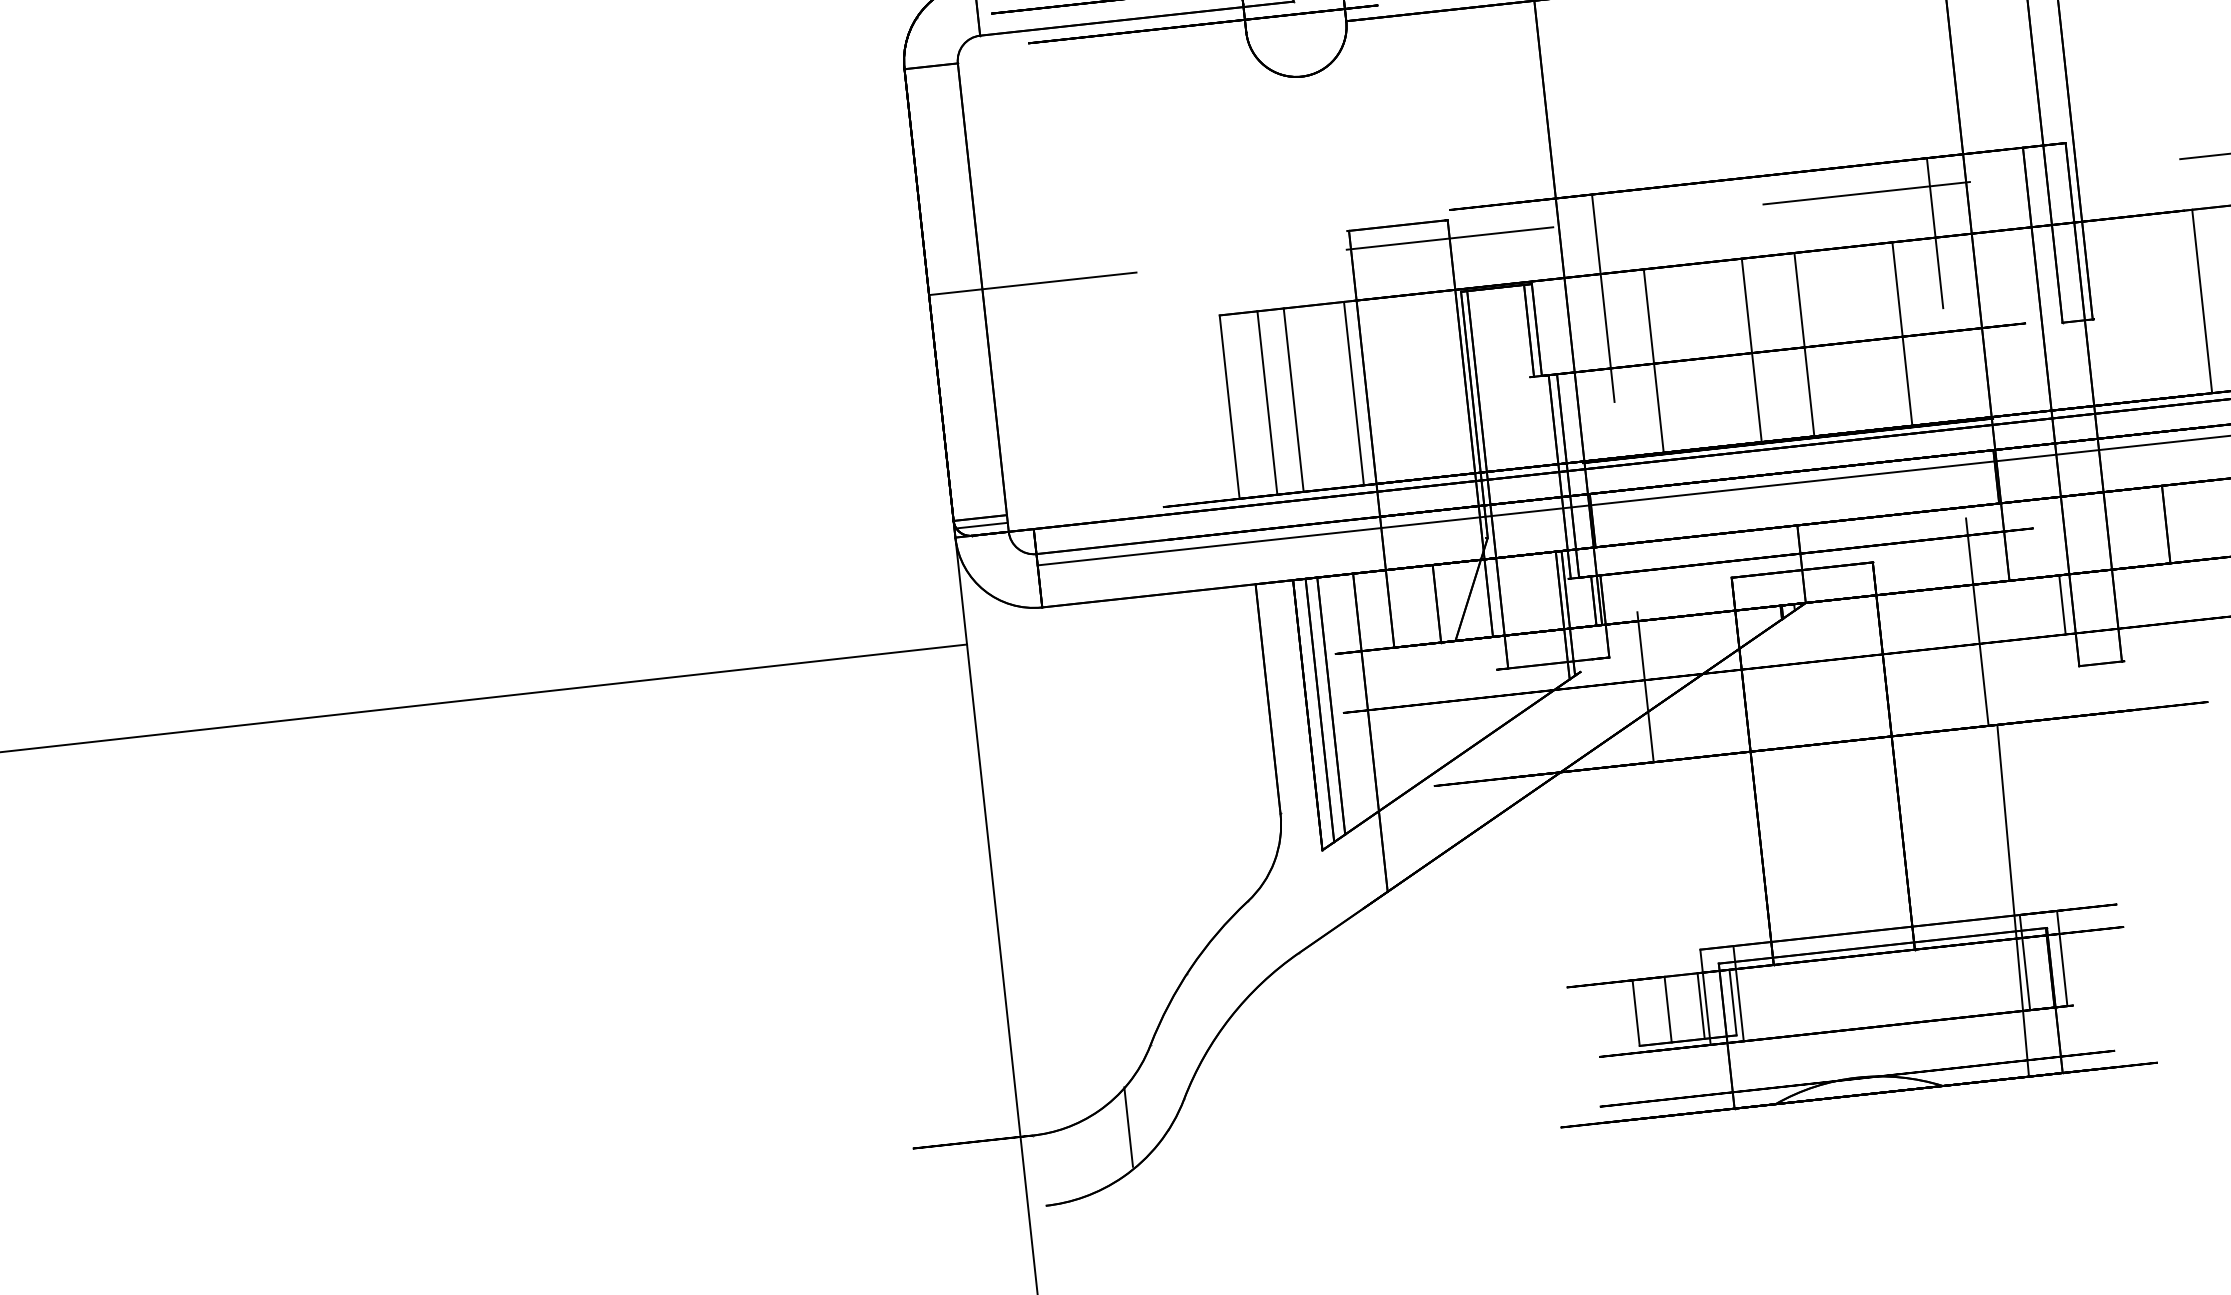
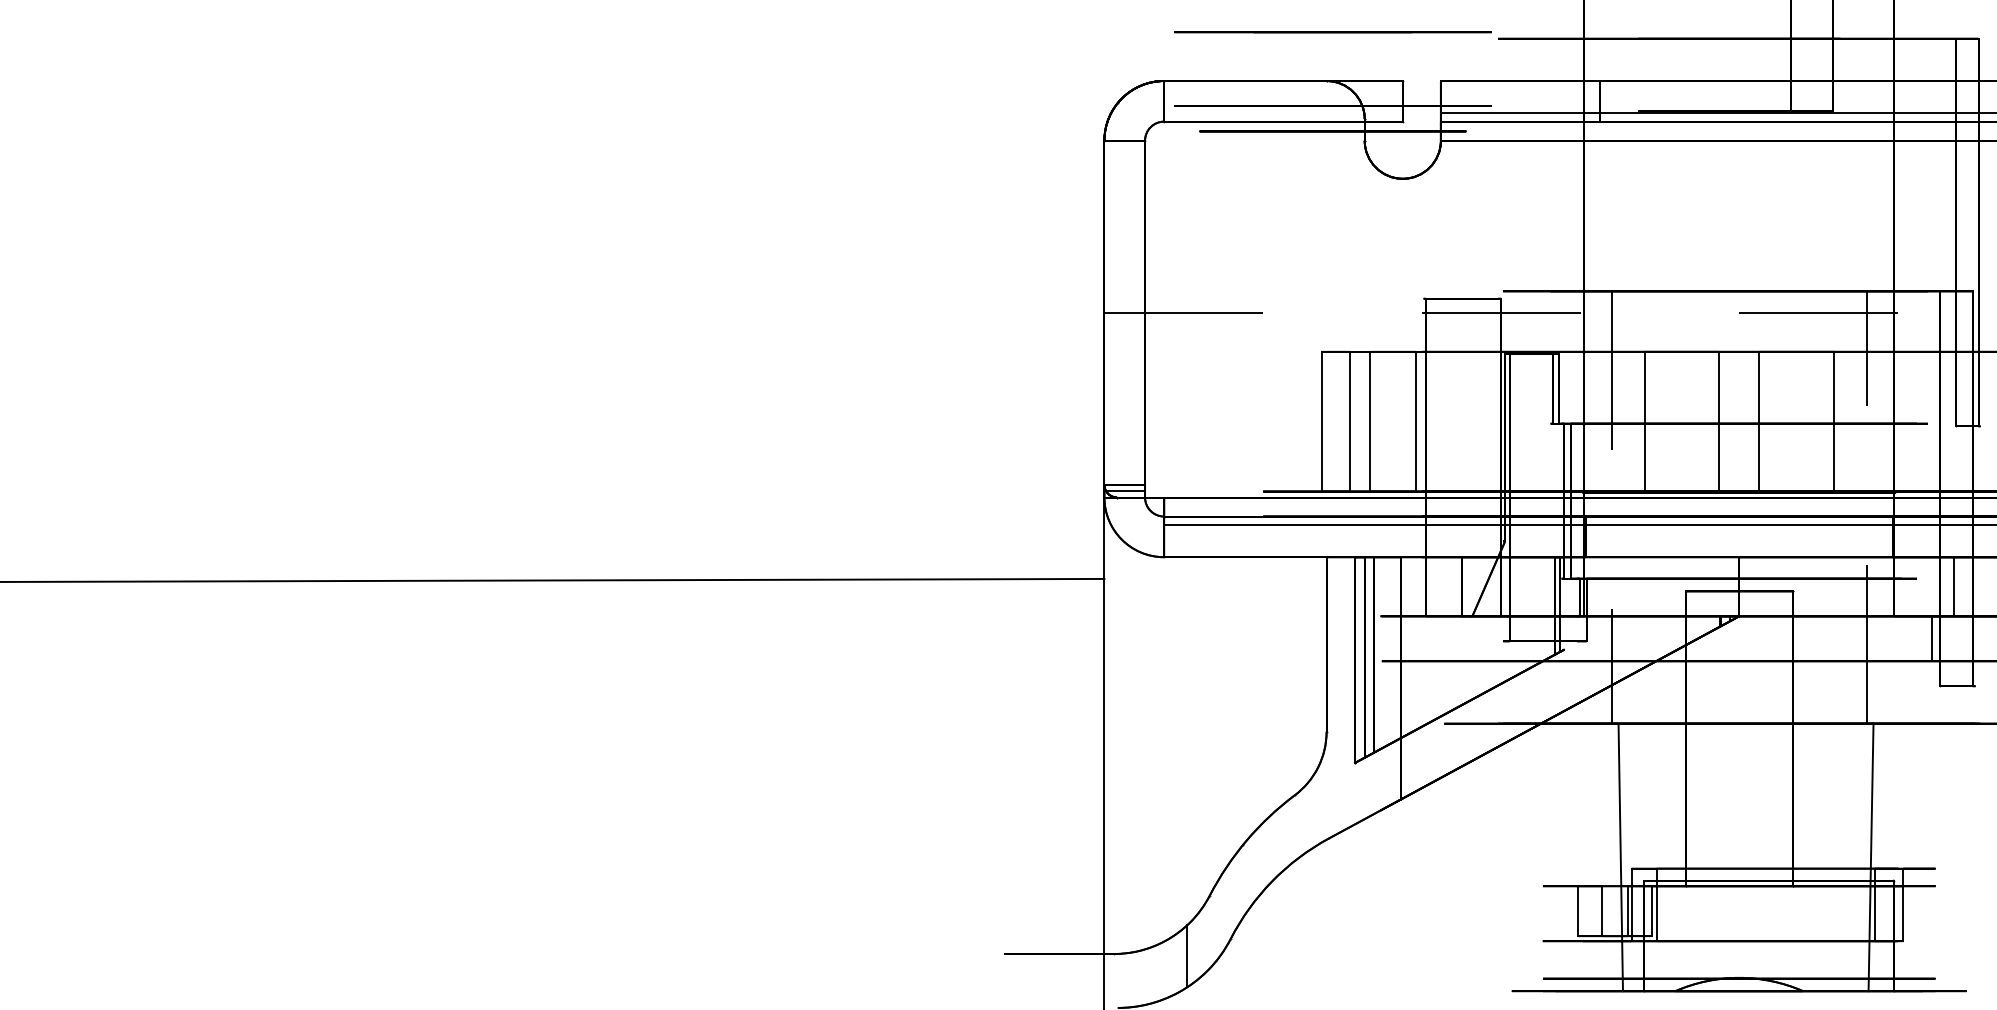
line: (2082, 533) -> (1953, 586), added
line: (1684, 936) -> (1620, 857), added

